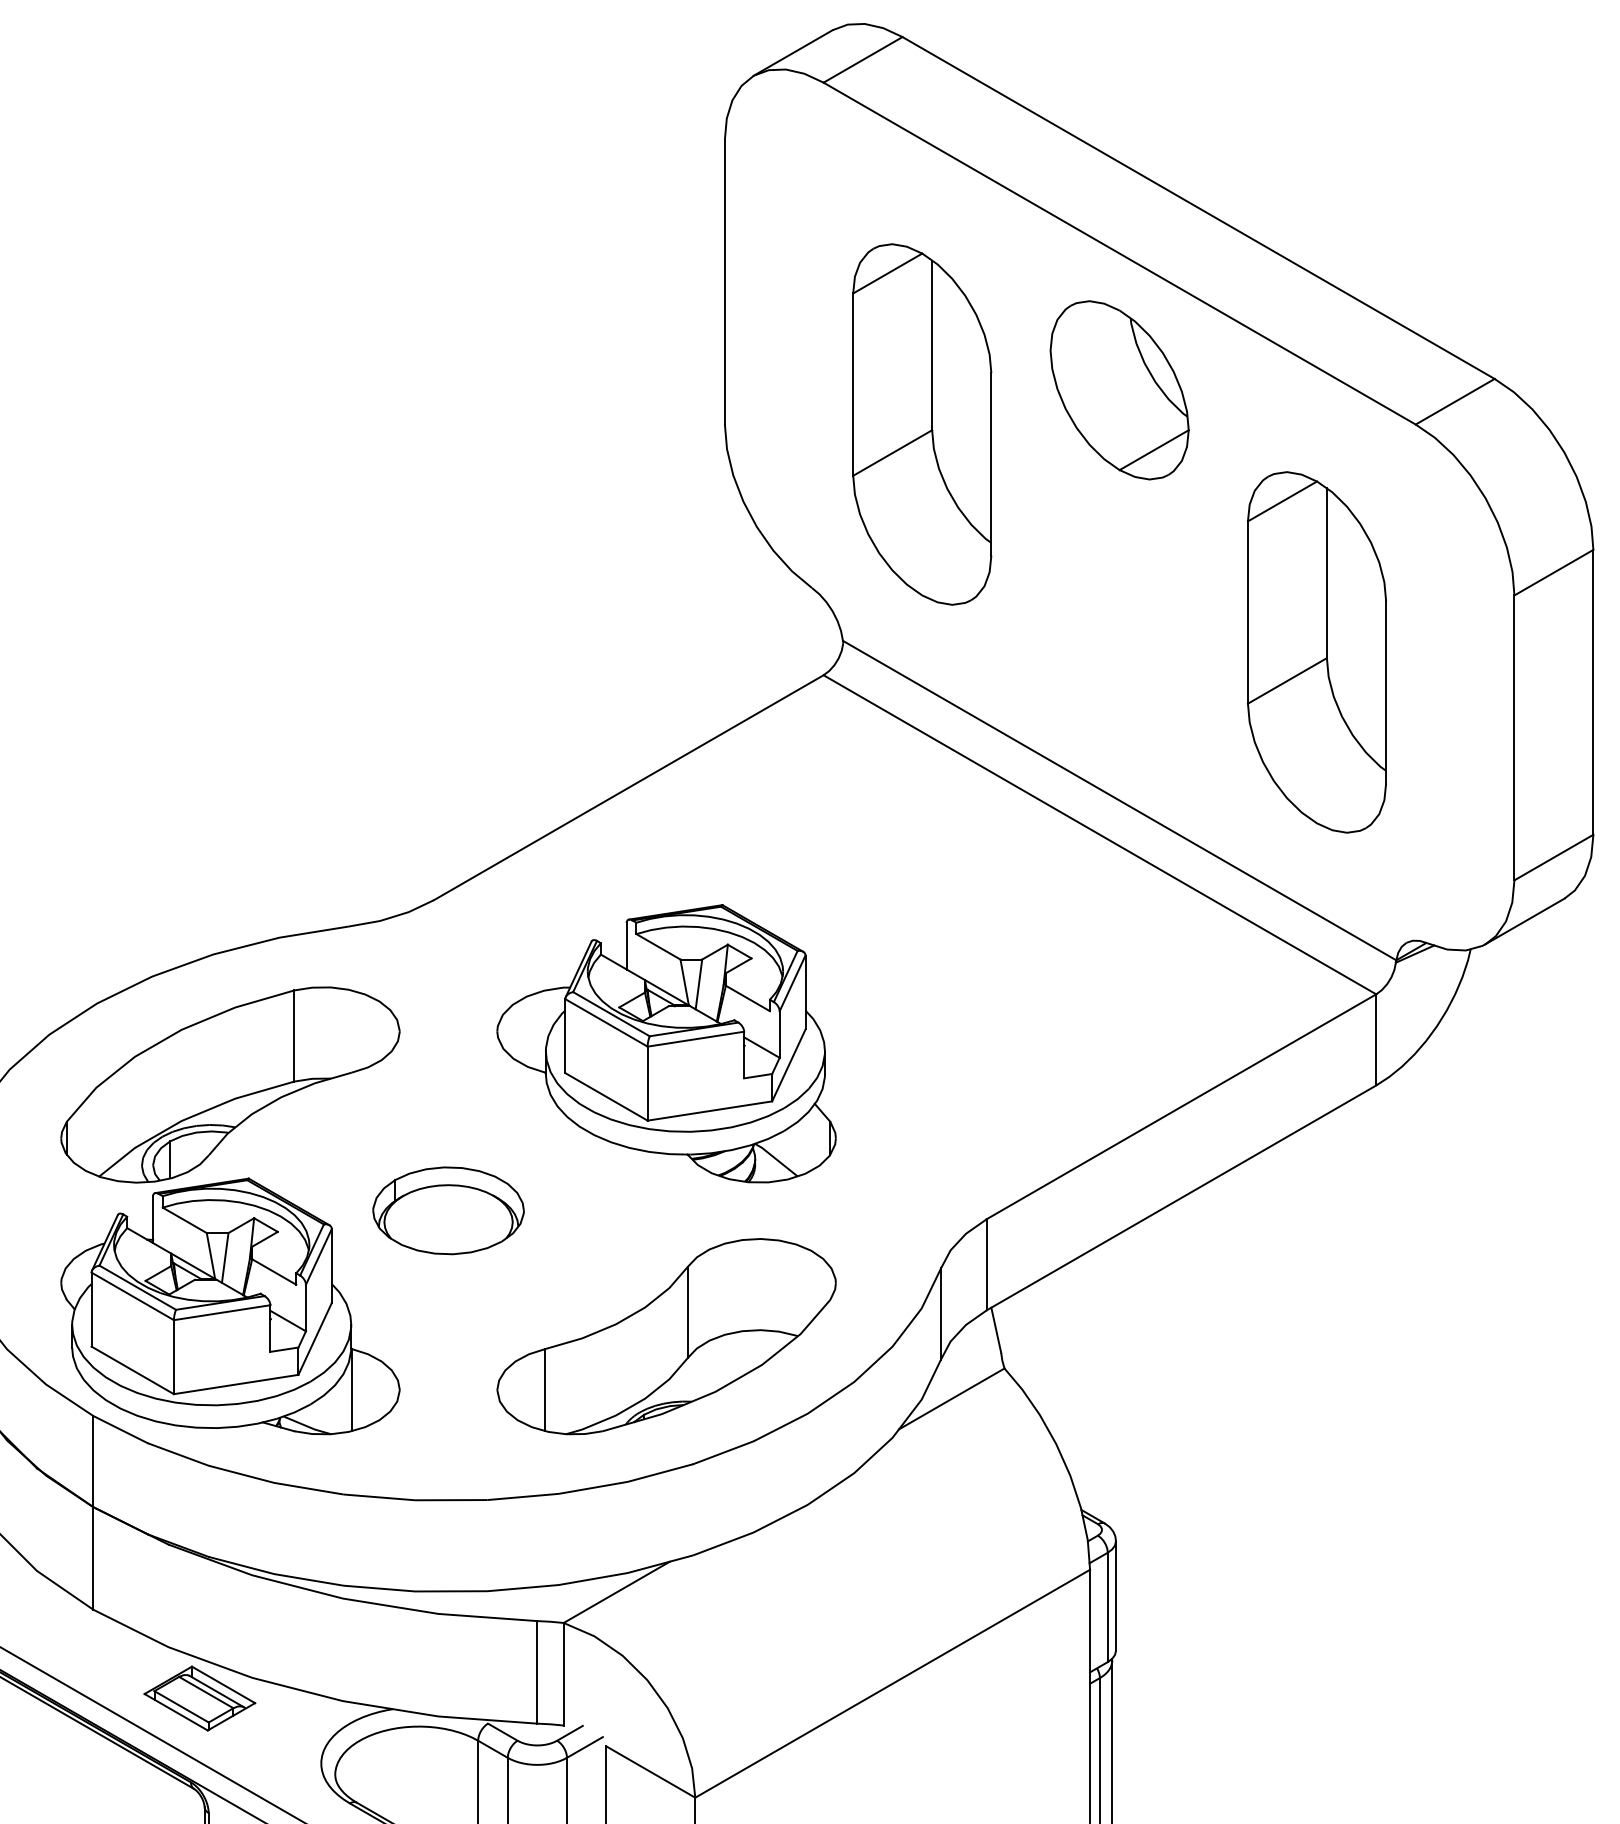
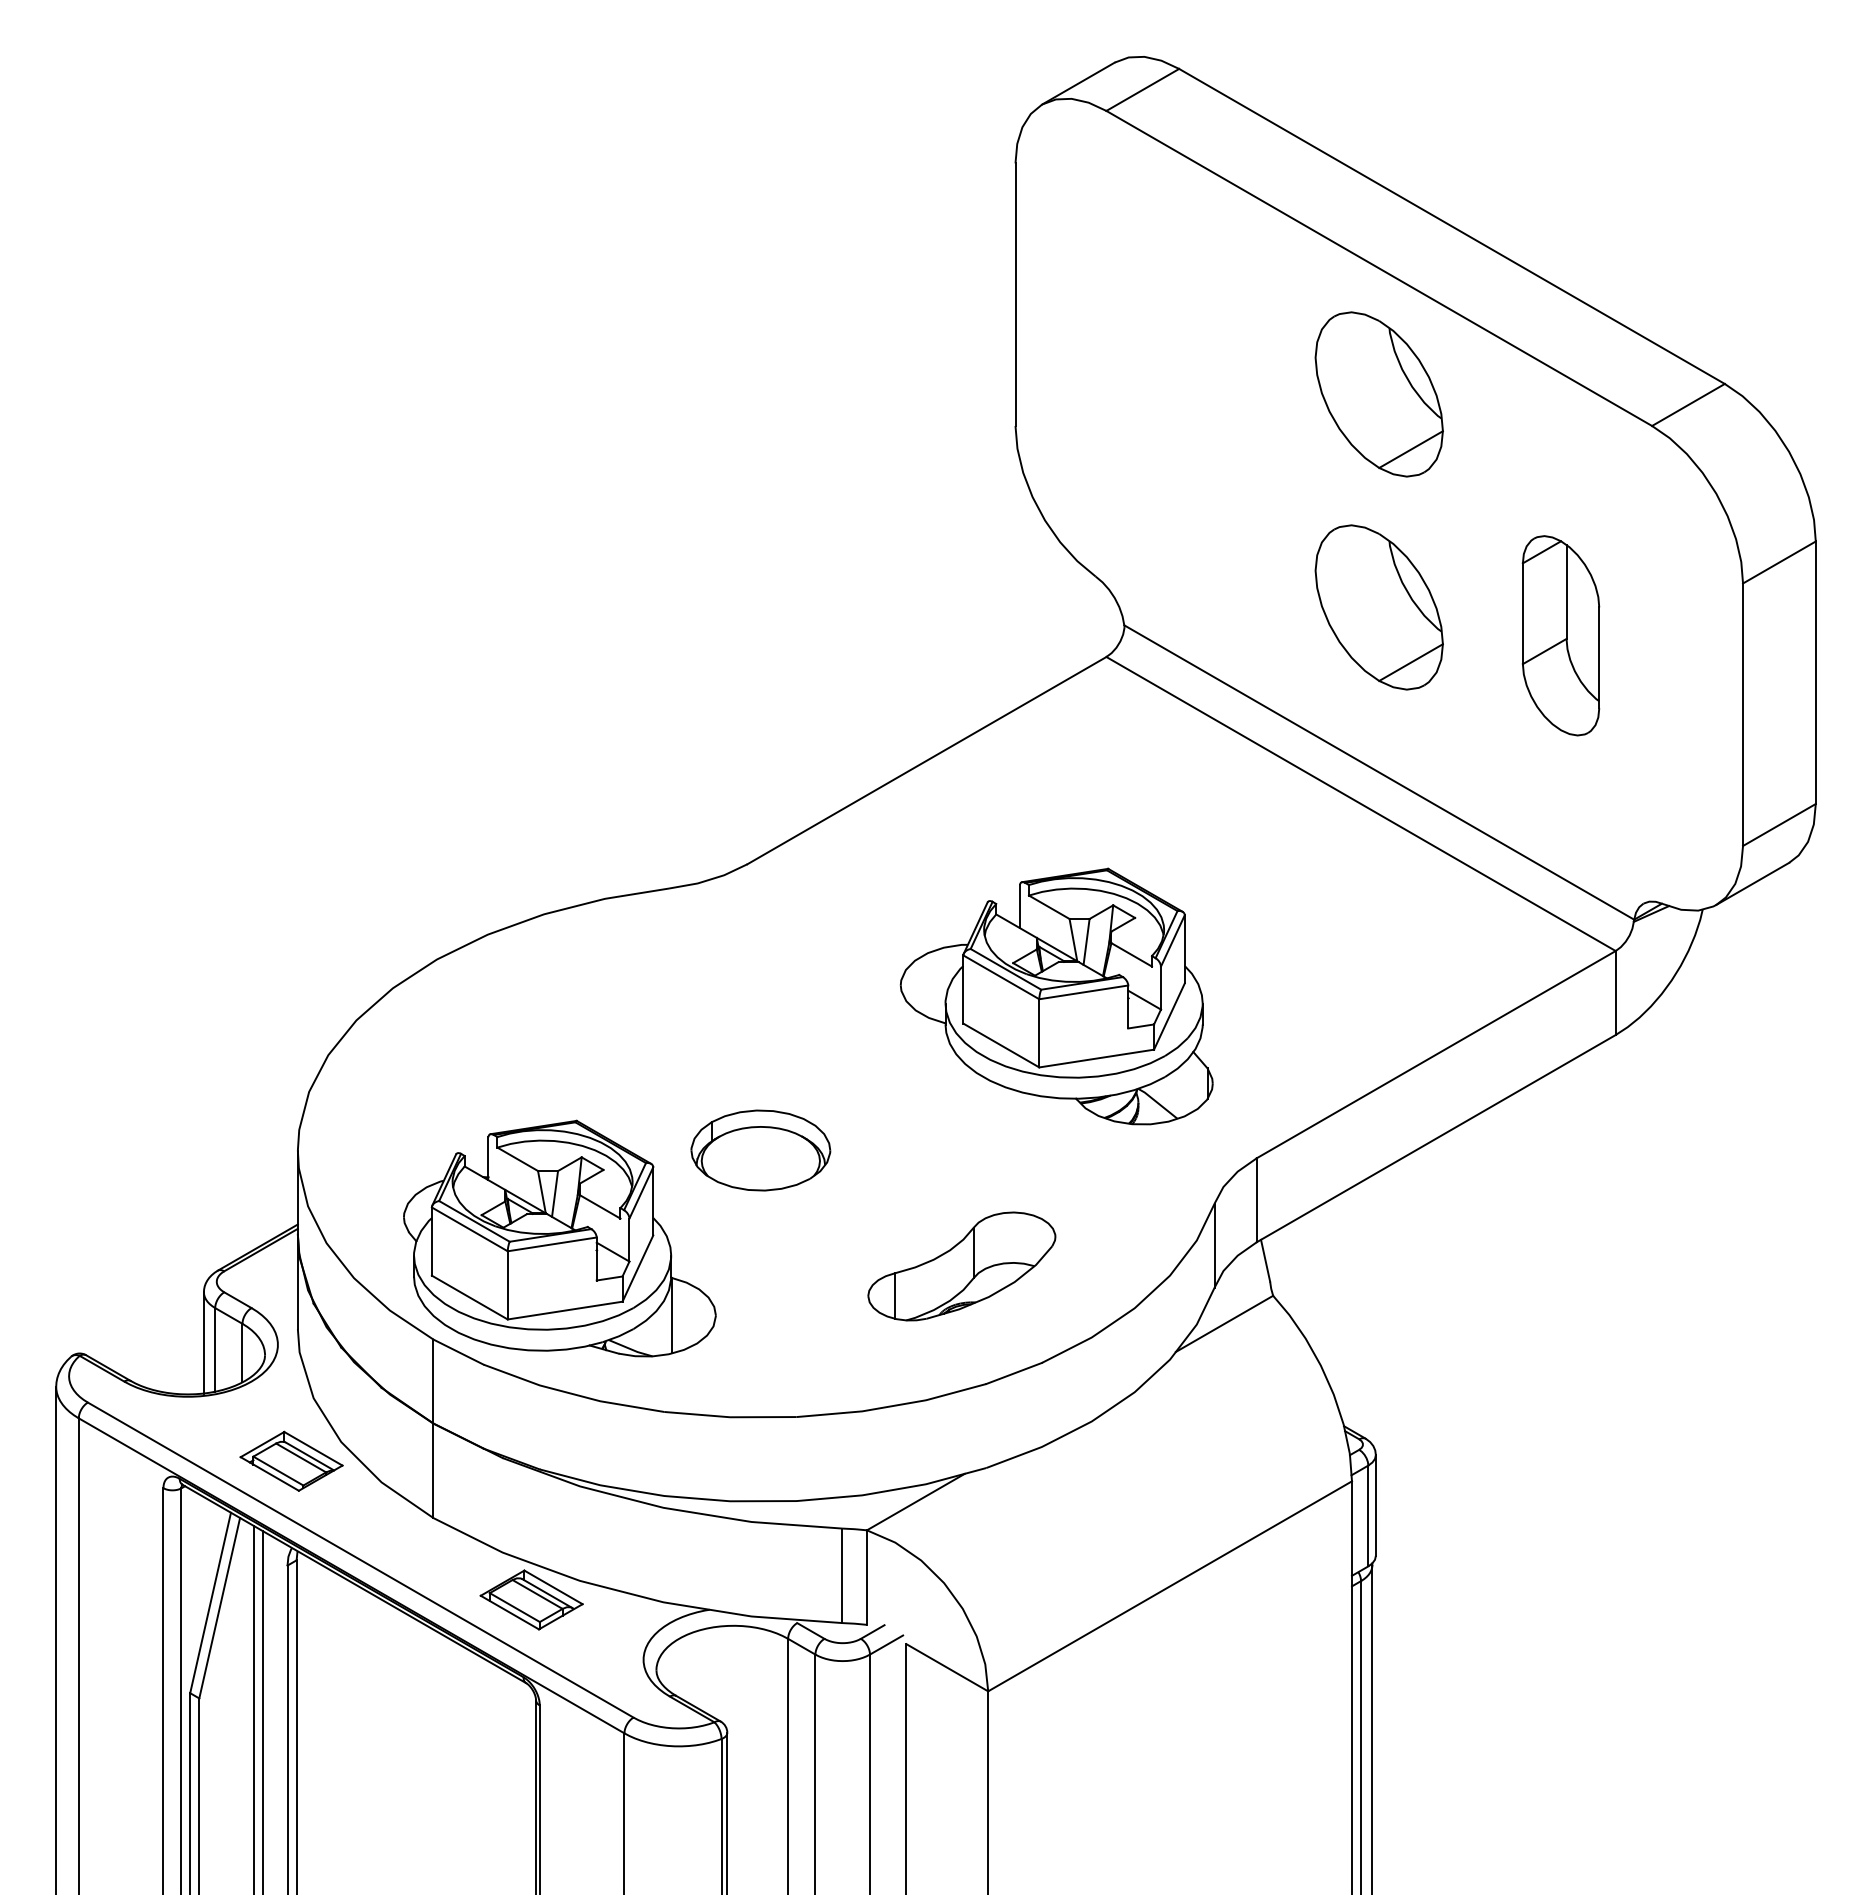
part: (921, 424) -> (1196, 425), removed
part: (1118, 621) -> (1378, 607), added
part: (1316, 651) -> (1560, 635), size x0.6
part: (666, 1043) -> (1056, 996), moved
part: (230, 1084) -> (559, 1034), removed
part: (666, 1336) -> (961, 1266), size x0.6

